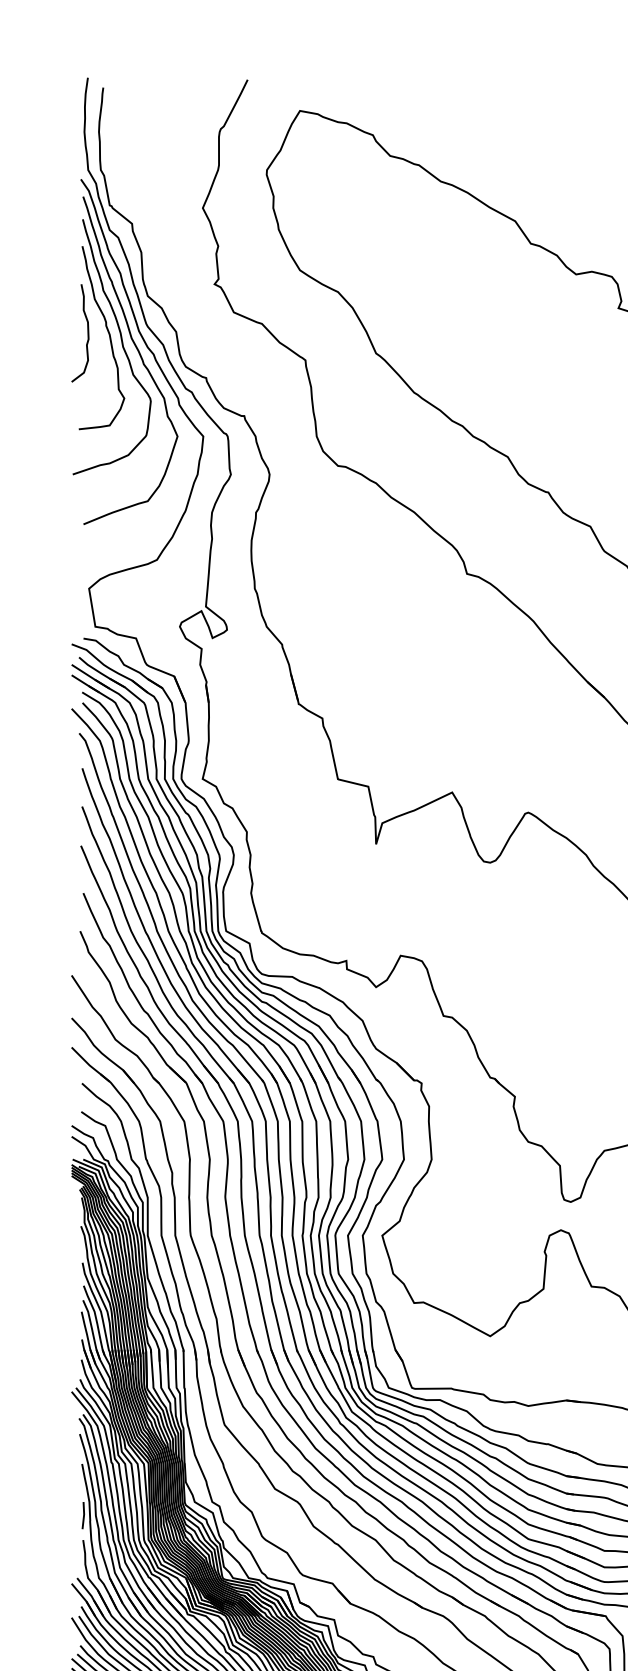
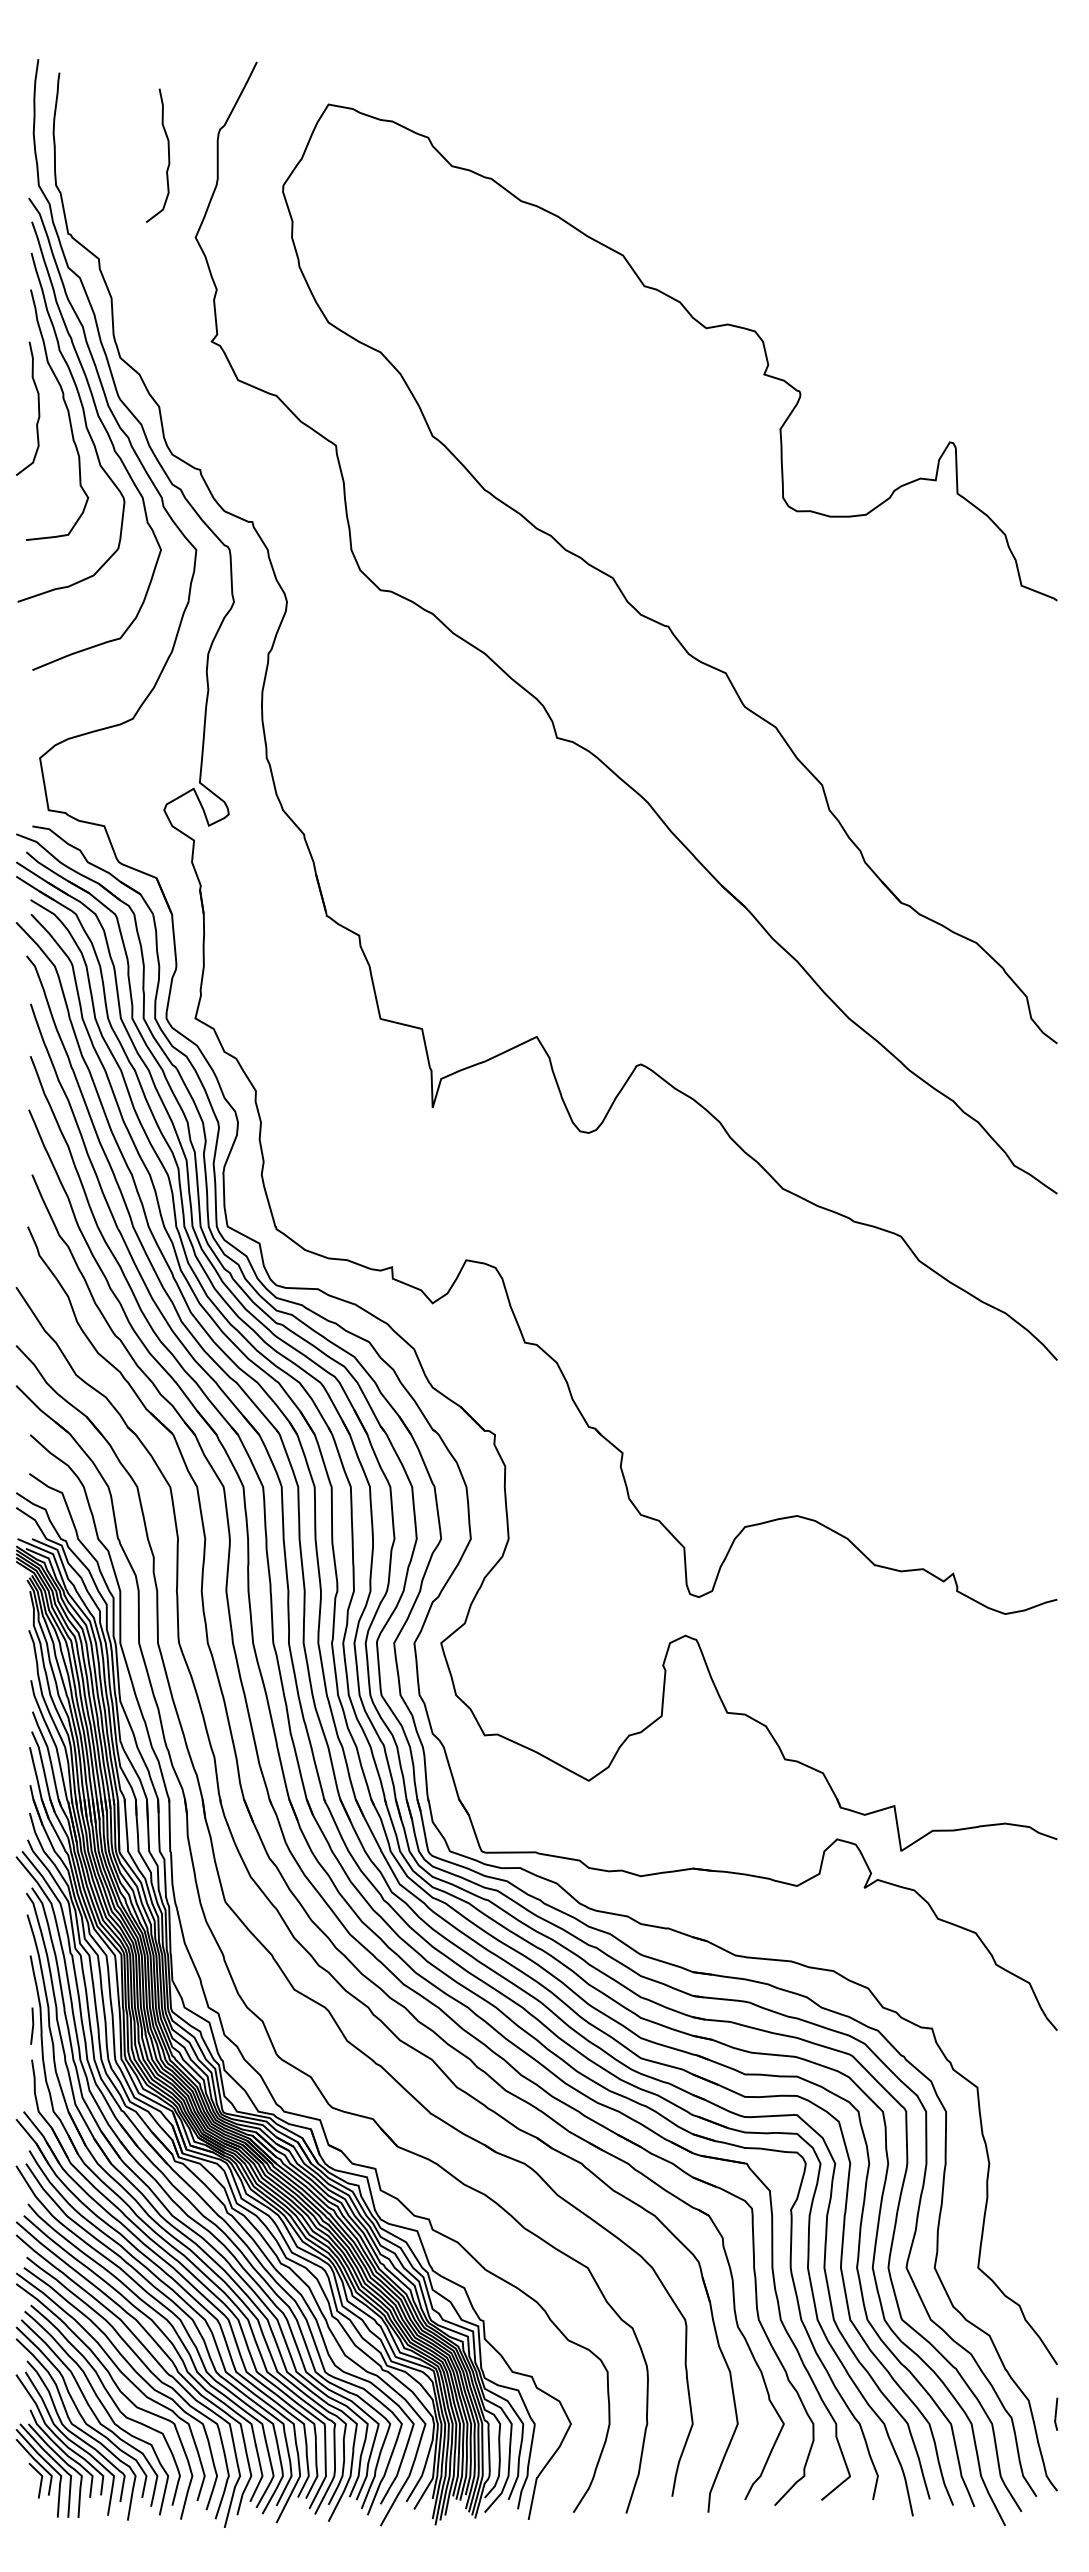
curve: (183, 148) -> (168, 155), added

